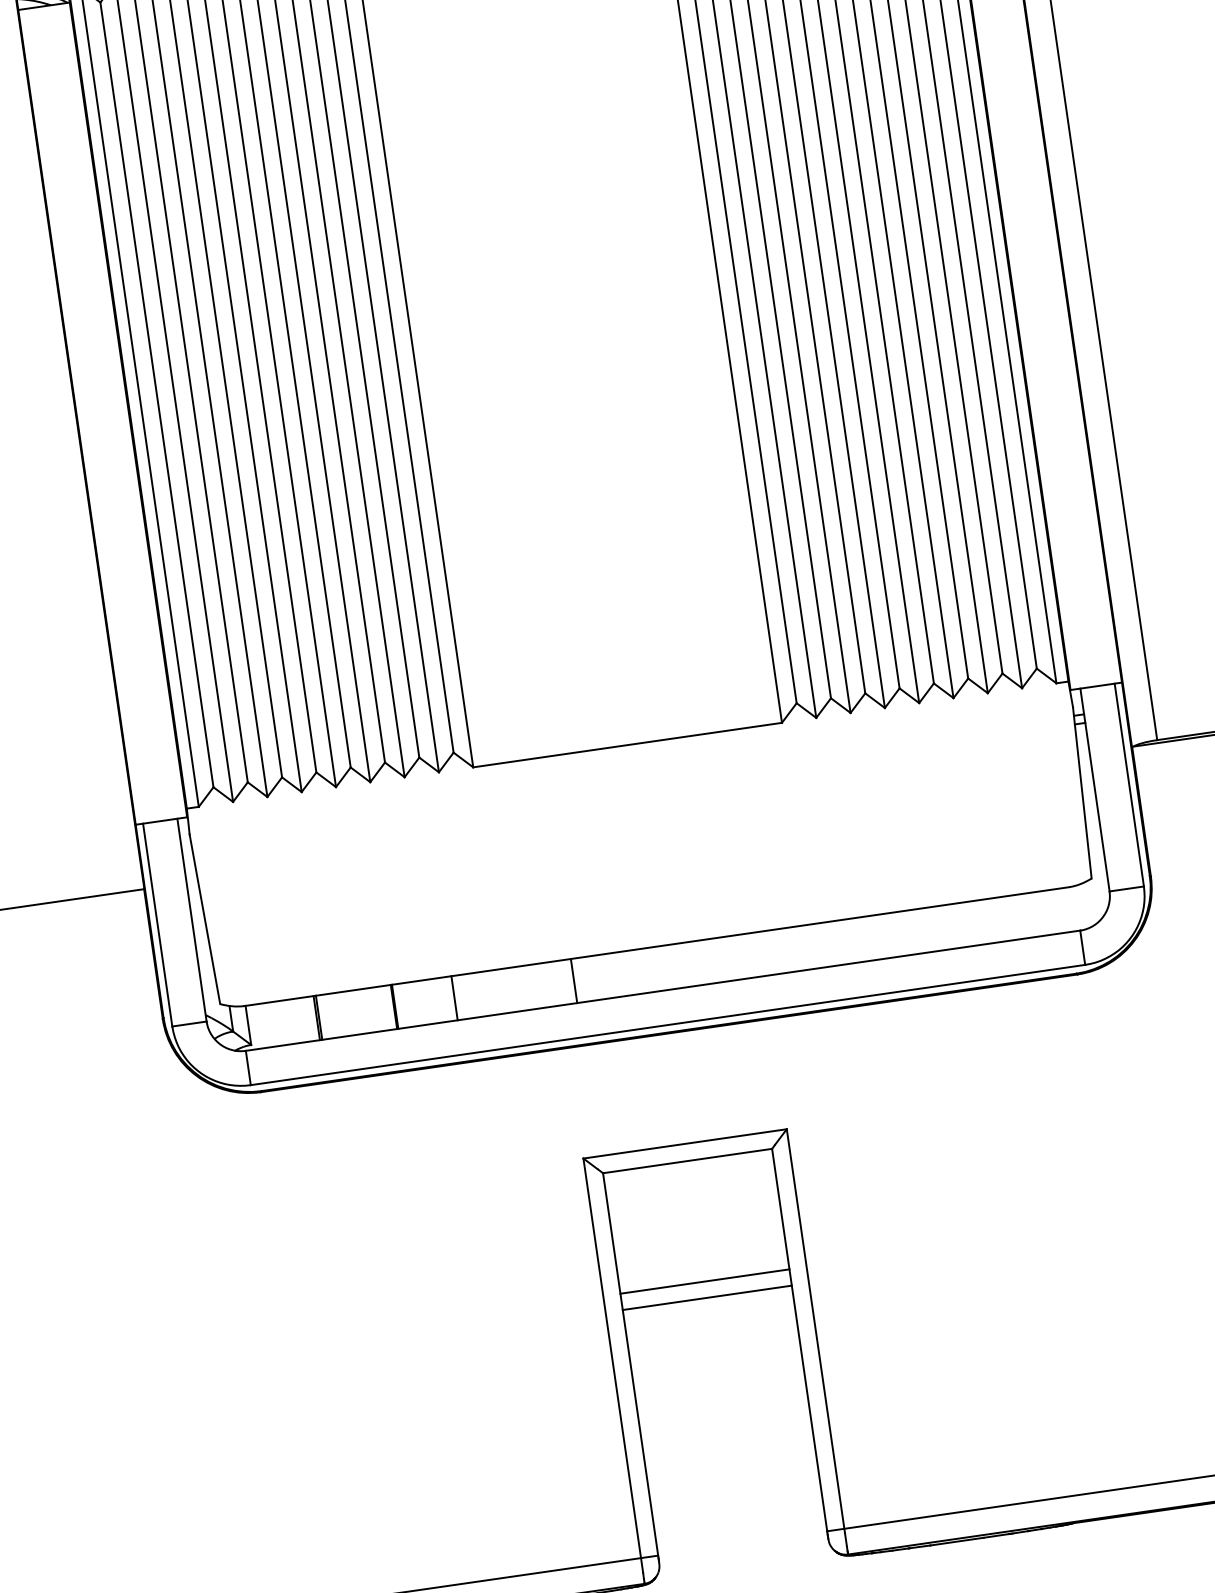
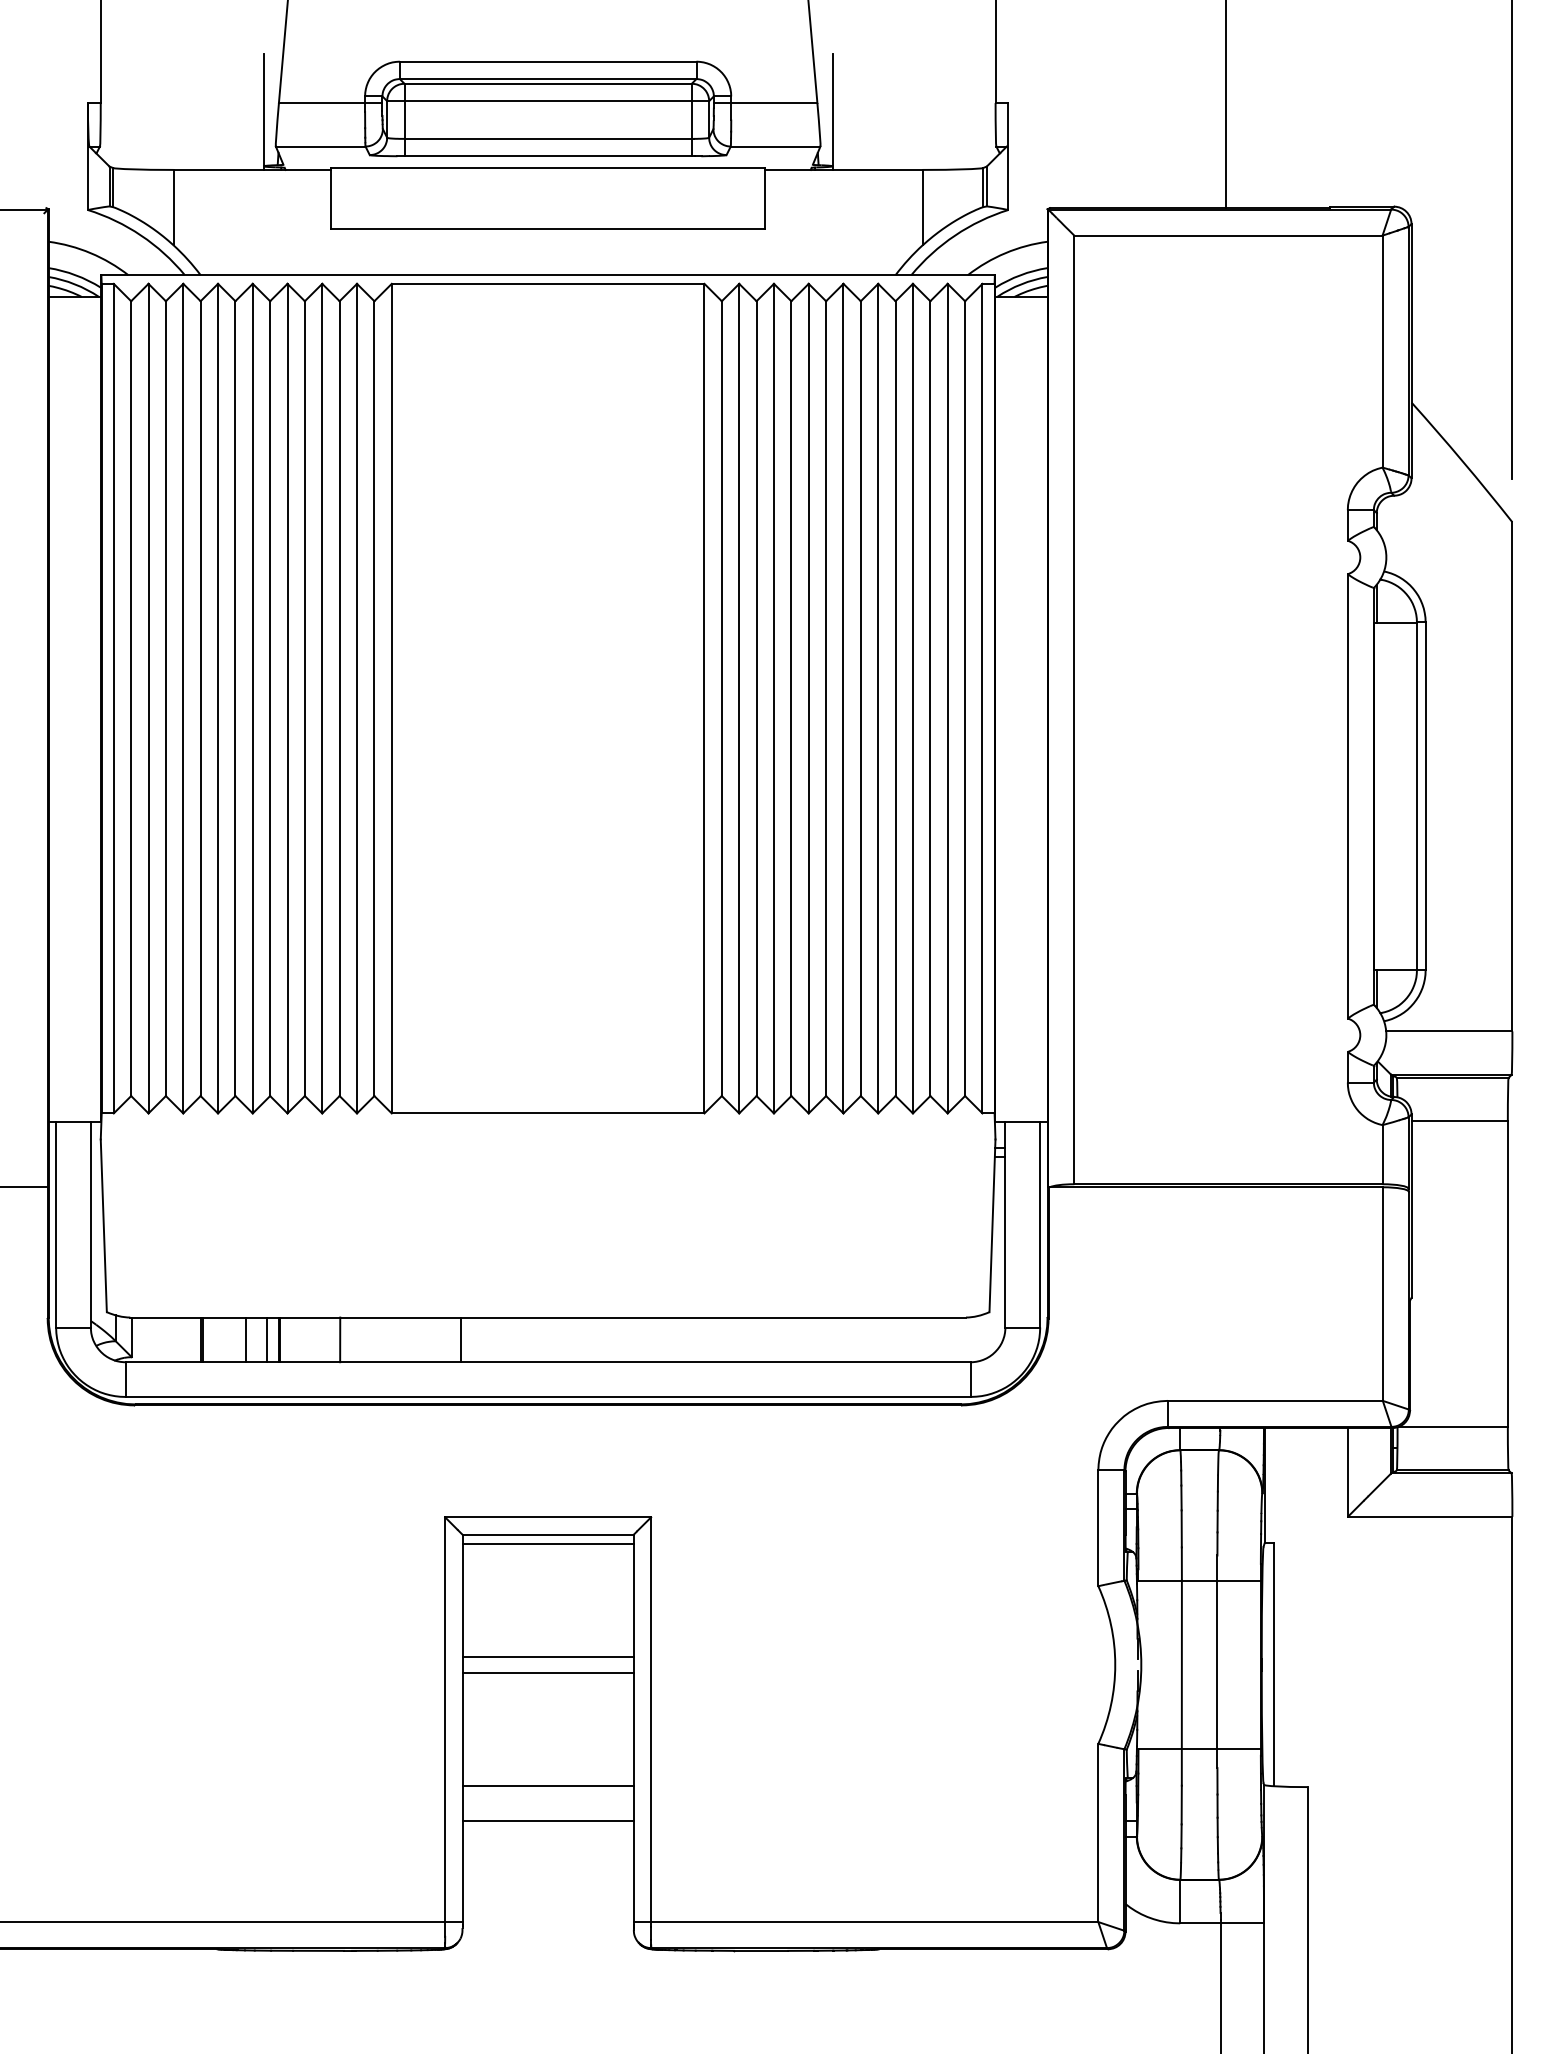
line: (381, 1008) -> (266, 1339), added
line: (360, 1011) -> (245, 1339), added
line: (688, 1170) -> (547, 1544), added
line: (722, 1409) -> (547, 1786), added
line: (727, 1443) -> (547, 1820), added

